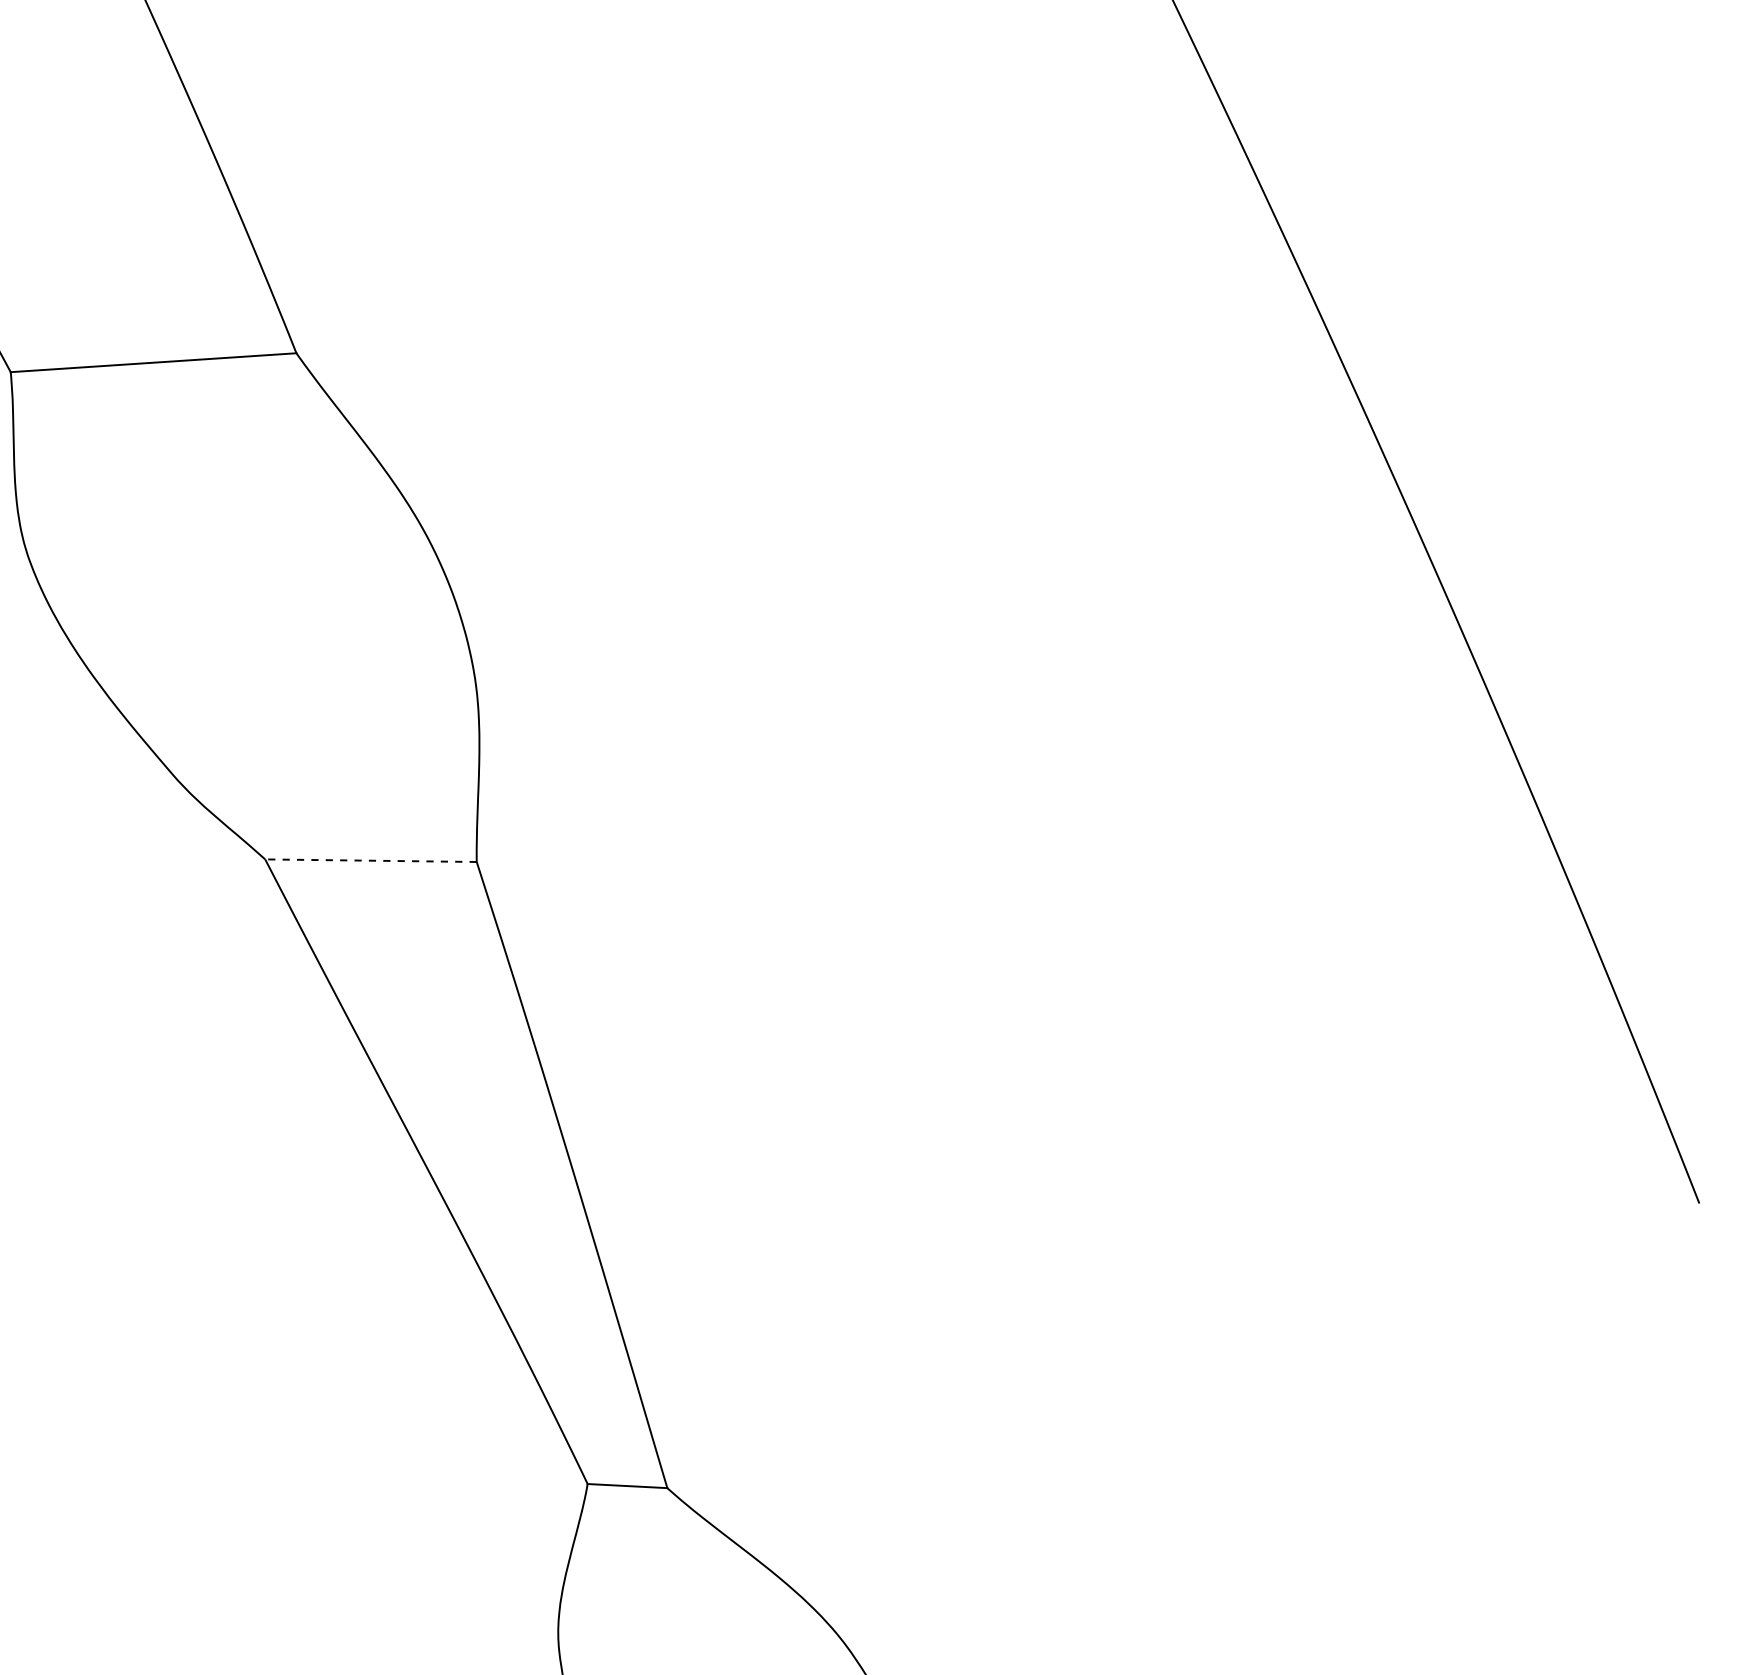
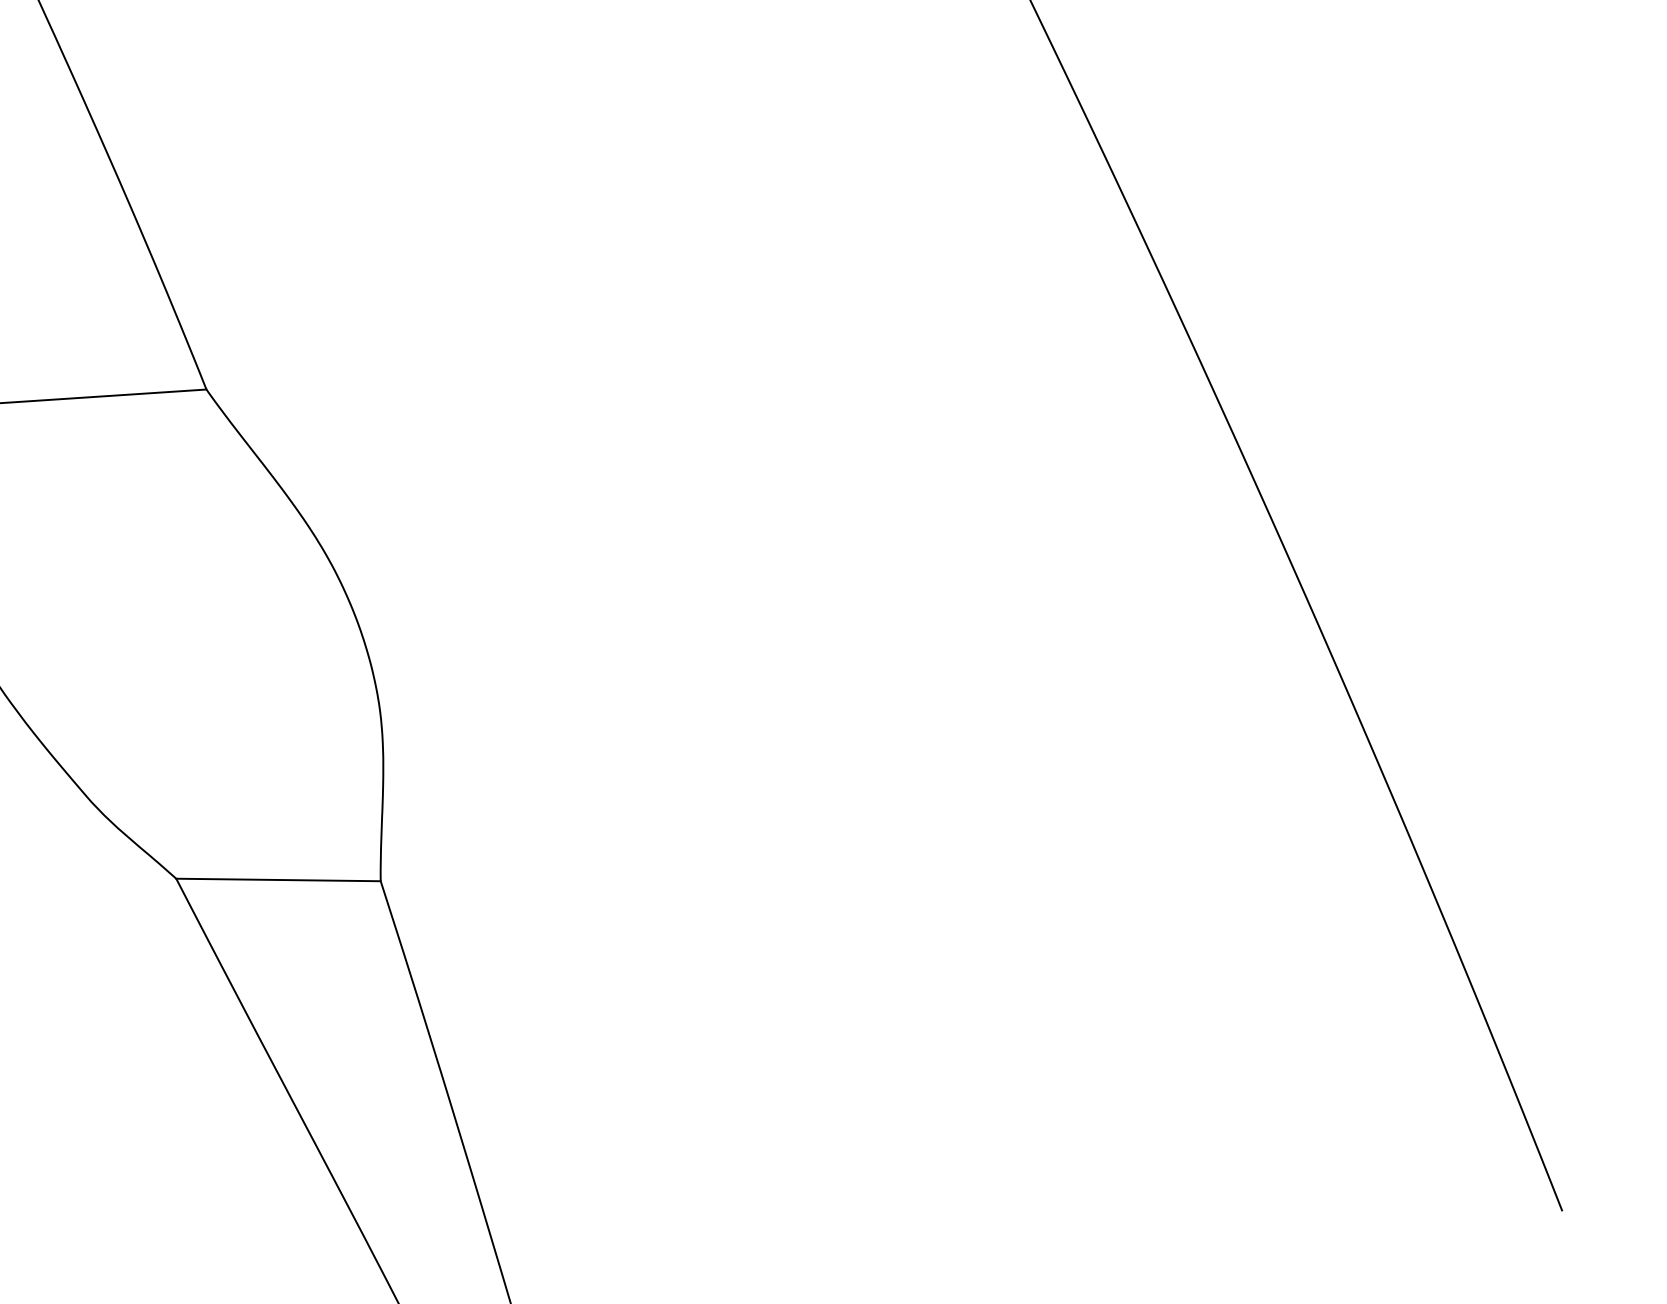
line: (370, 860) -> (278, 879), dashed -> solid

